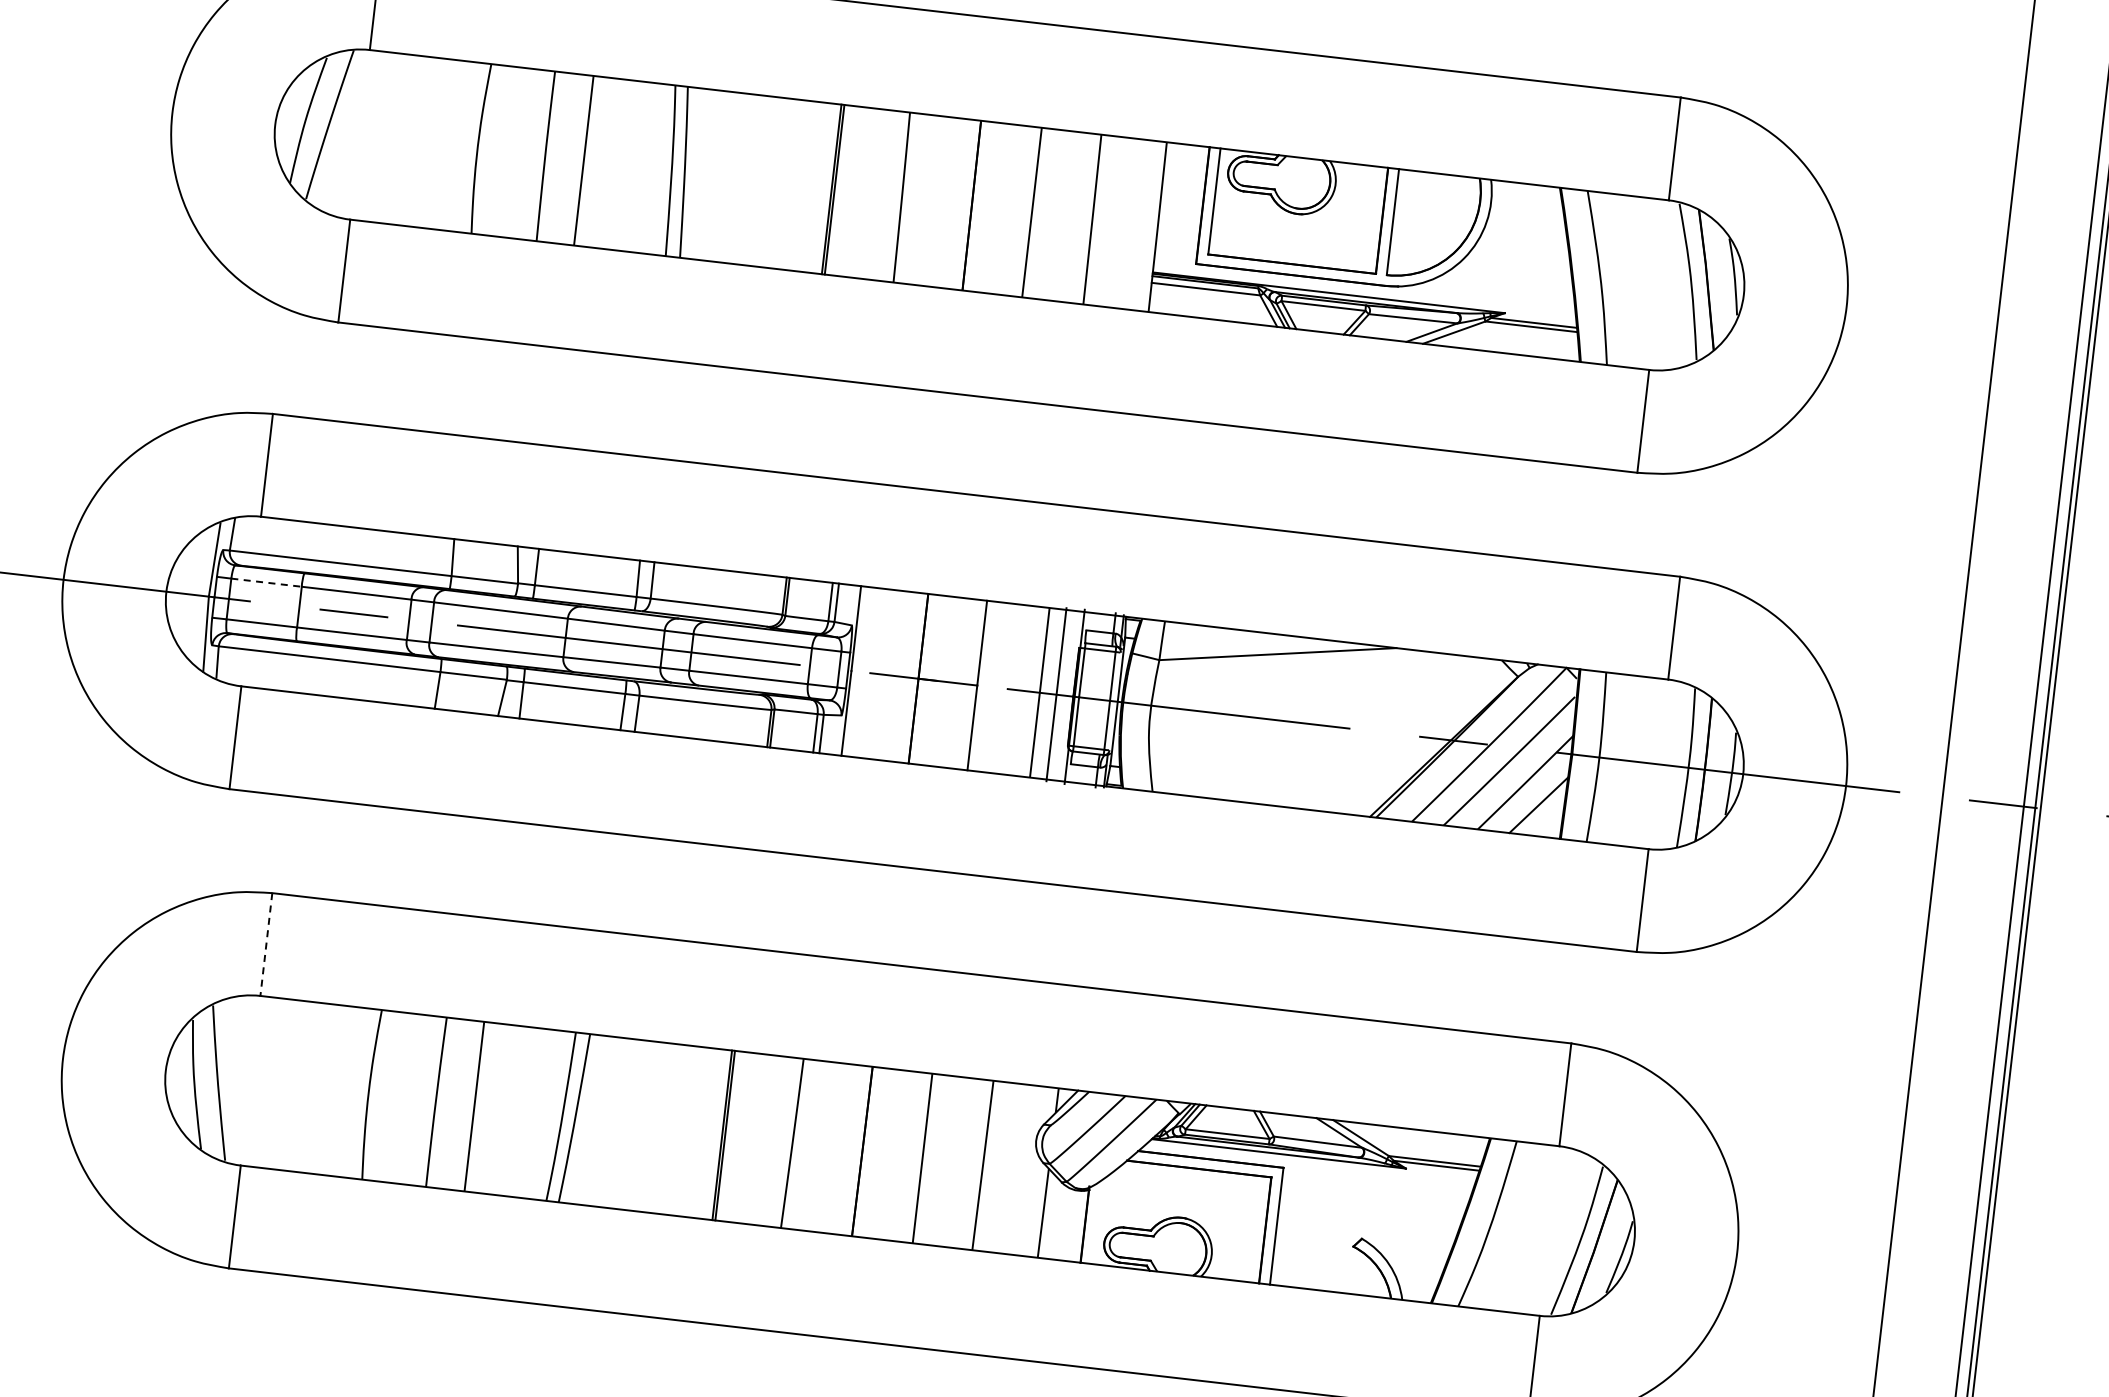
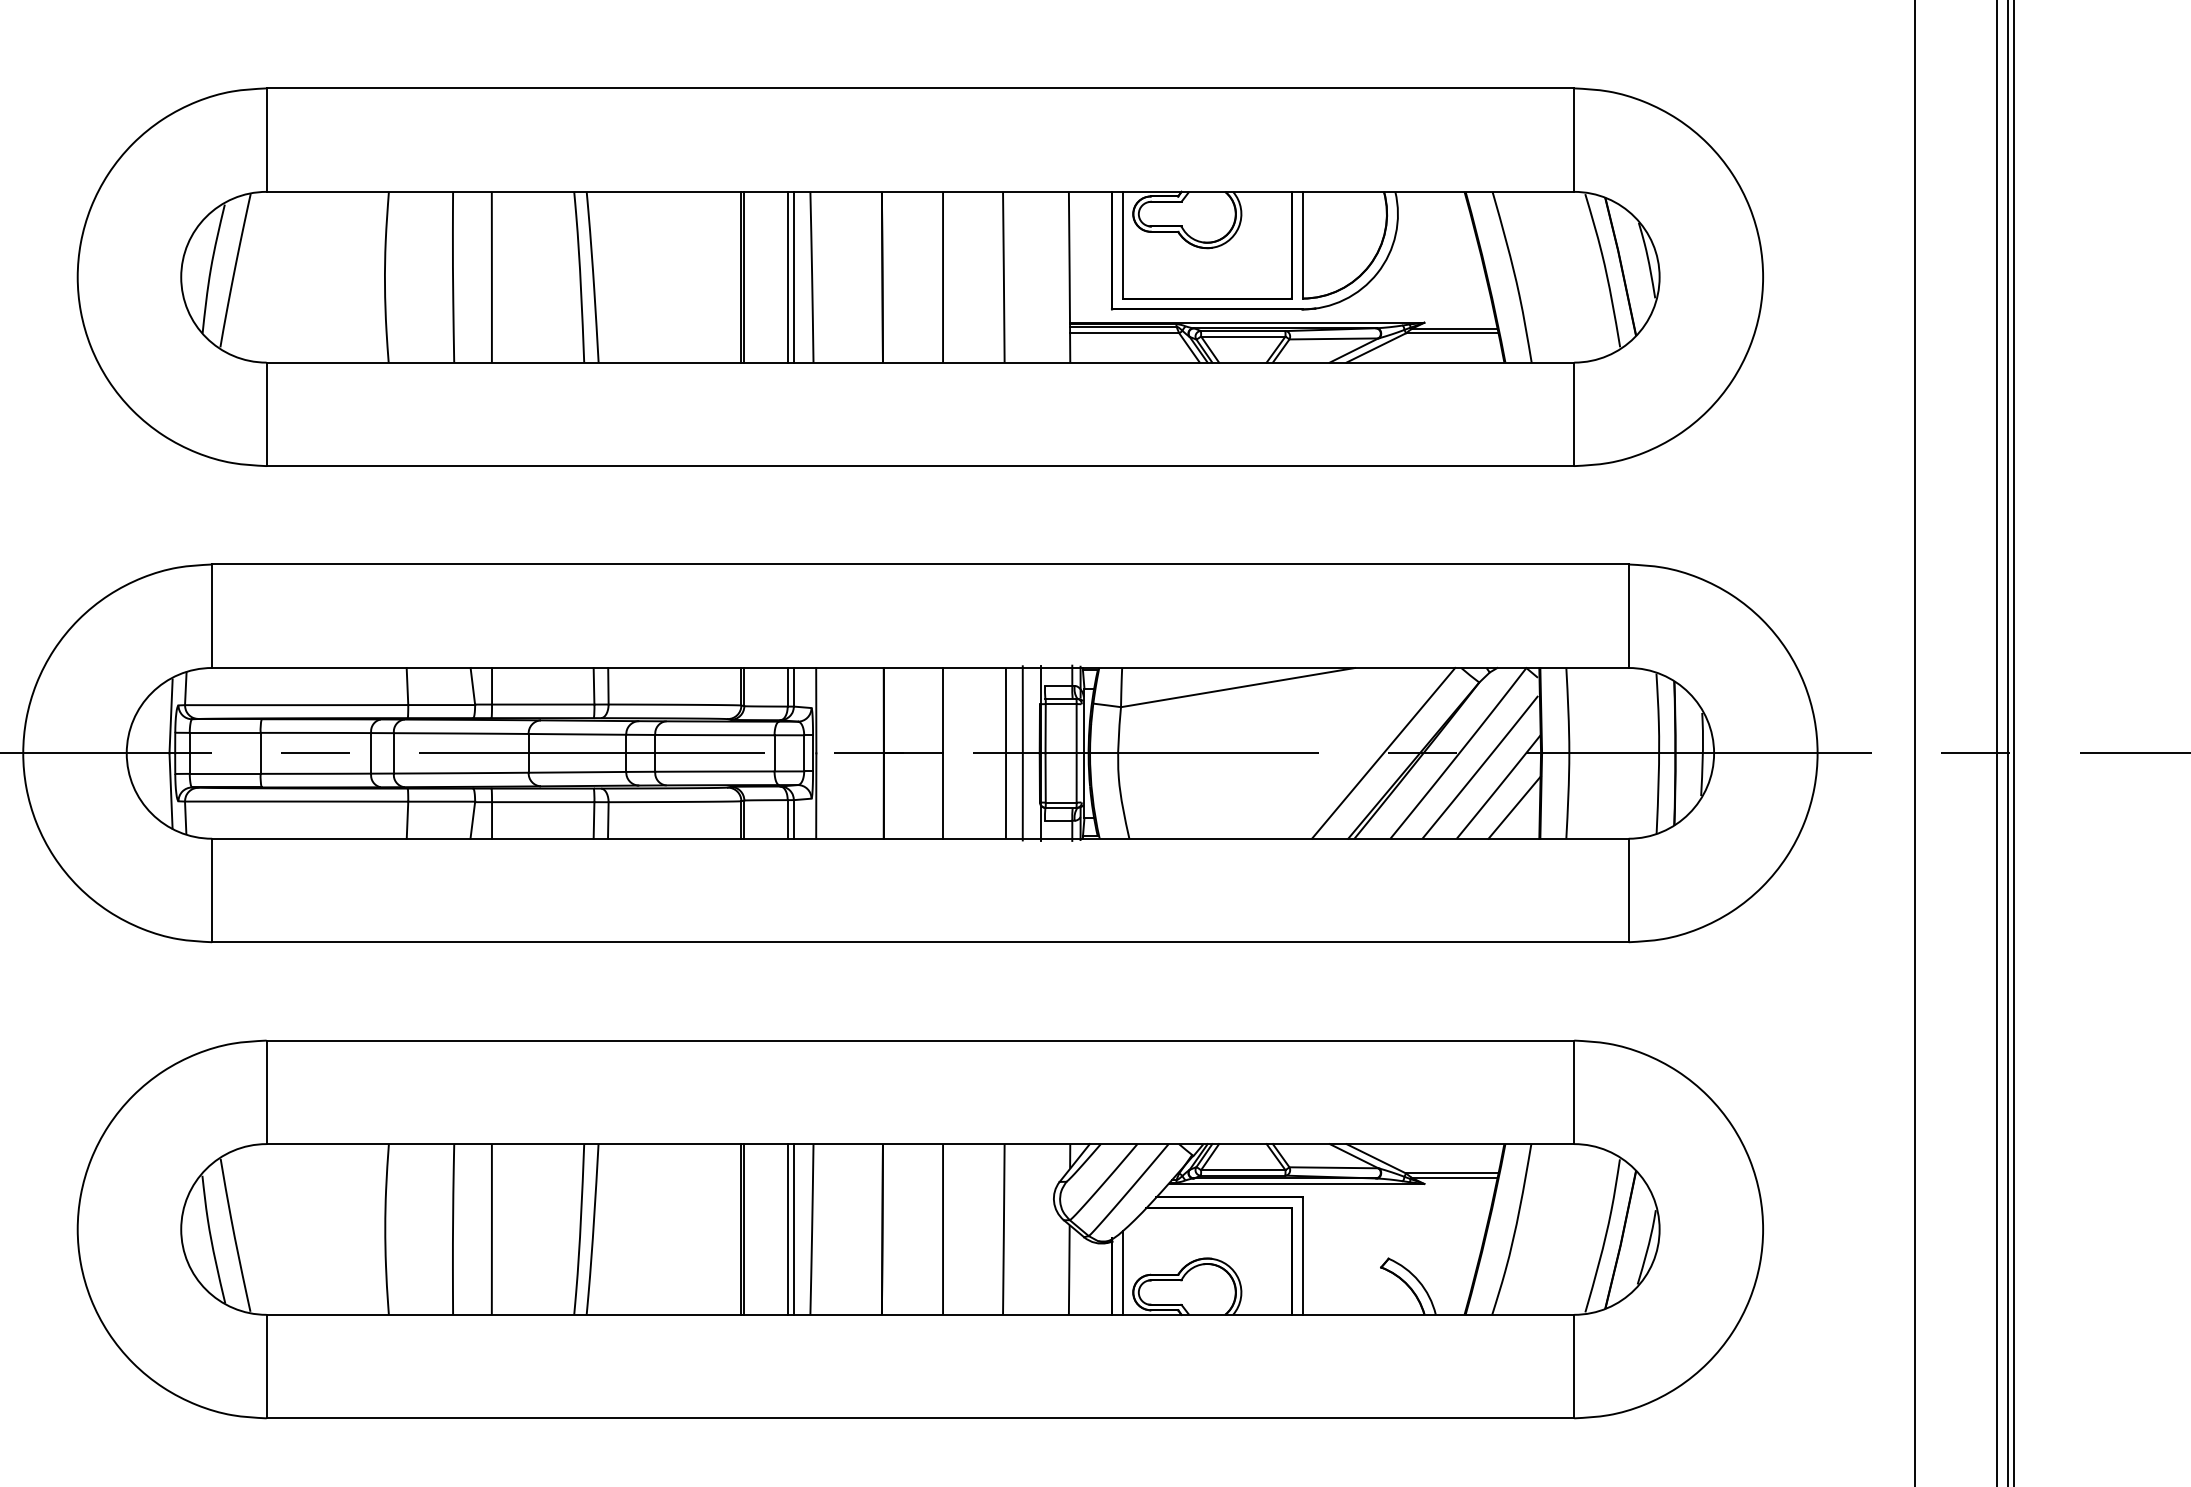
line: (877, 193) -> (787, 276), added
line: (883, 194) -> (793, 276), added
line: (266, 582) -> (225, 732), dashed -> solid
line: (1414, 735) -> (1383, 752), added
line: (266, 944) -> (266, 1092), dashed -> solid
line: (768, 1140) -> (787, 1229), added
line: (774, 1141) -> (793, 1229), added
line: (1095, 1221) -> (1122, 1272), added

